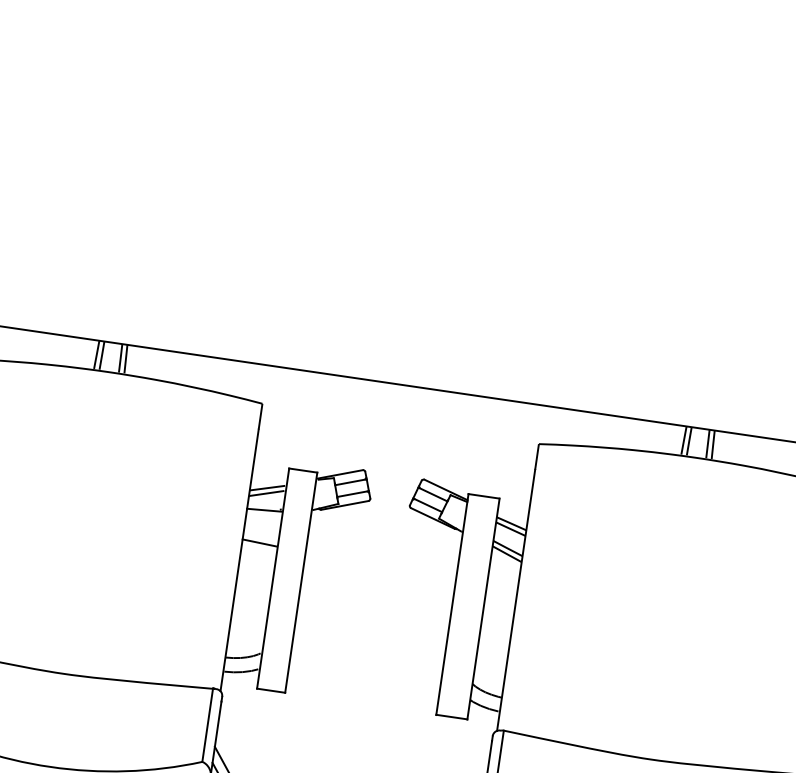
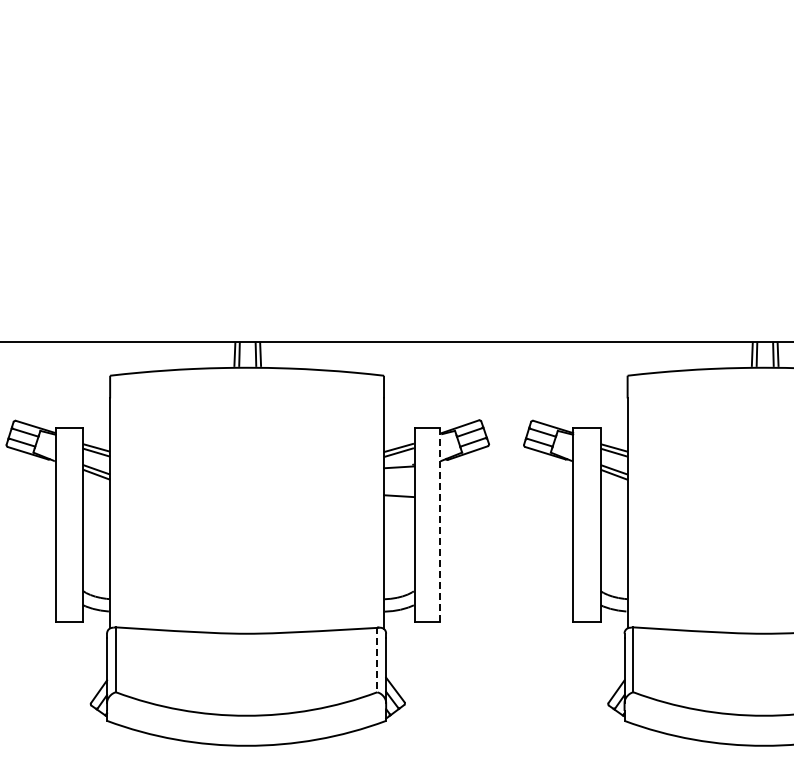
line: (301, 583) -> (440, 525), solid -> dashed
line: (207, 725) -> (377, 660), solid -> dashed

